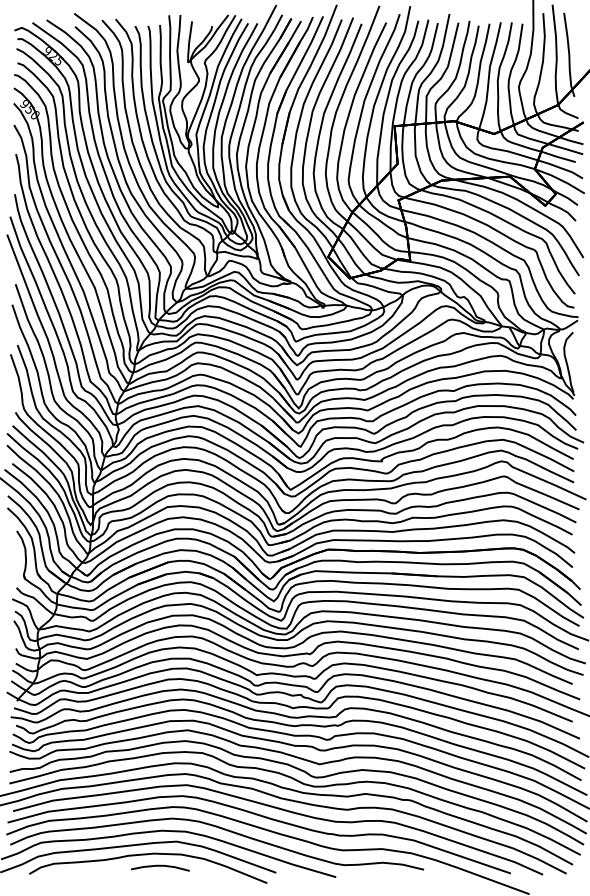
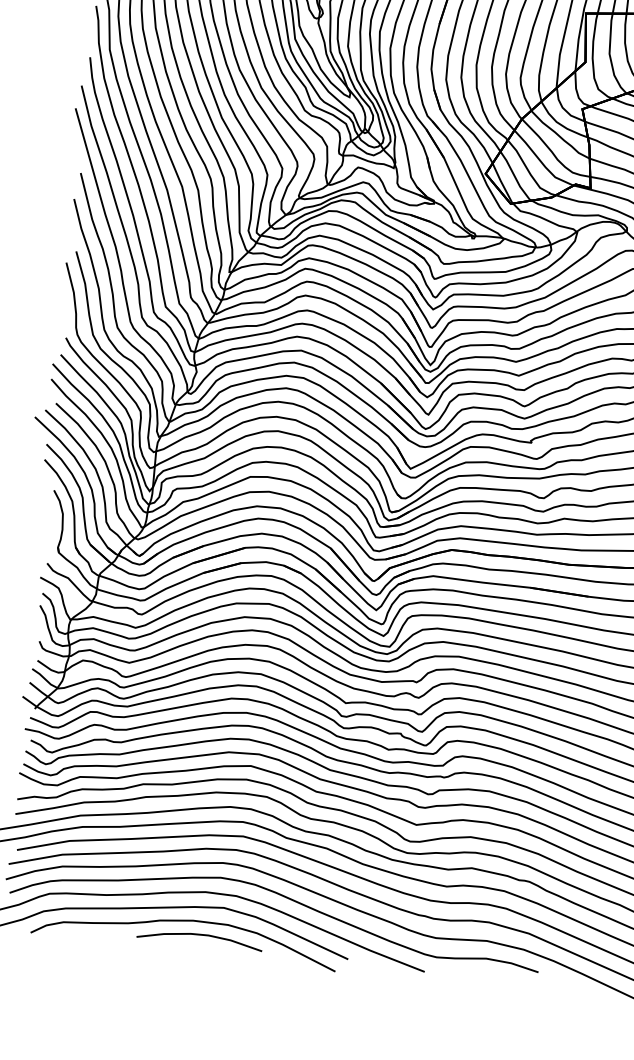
part: (160, 868) -> (199, 940), size x1.67

